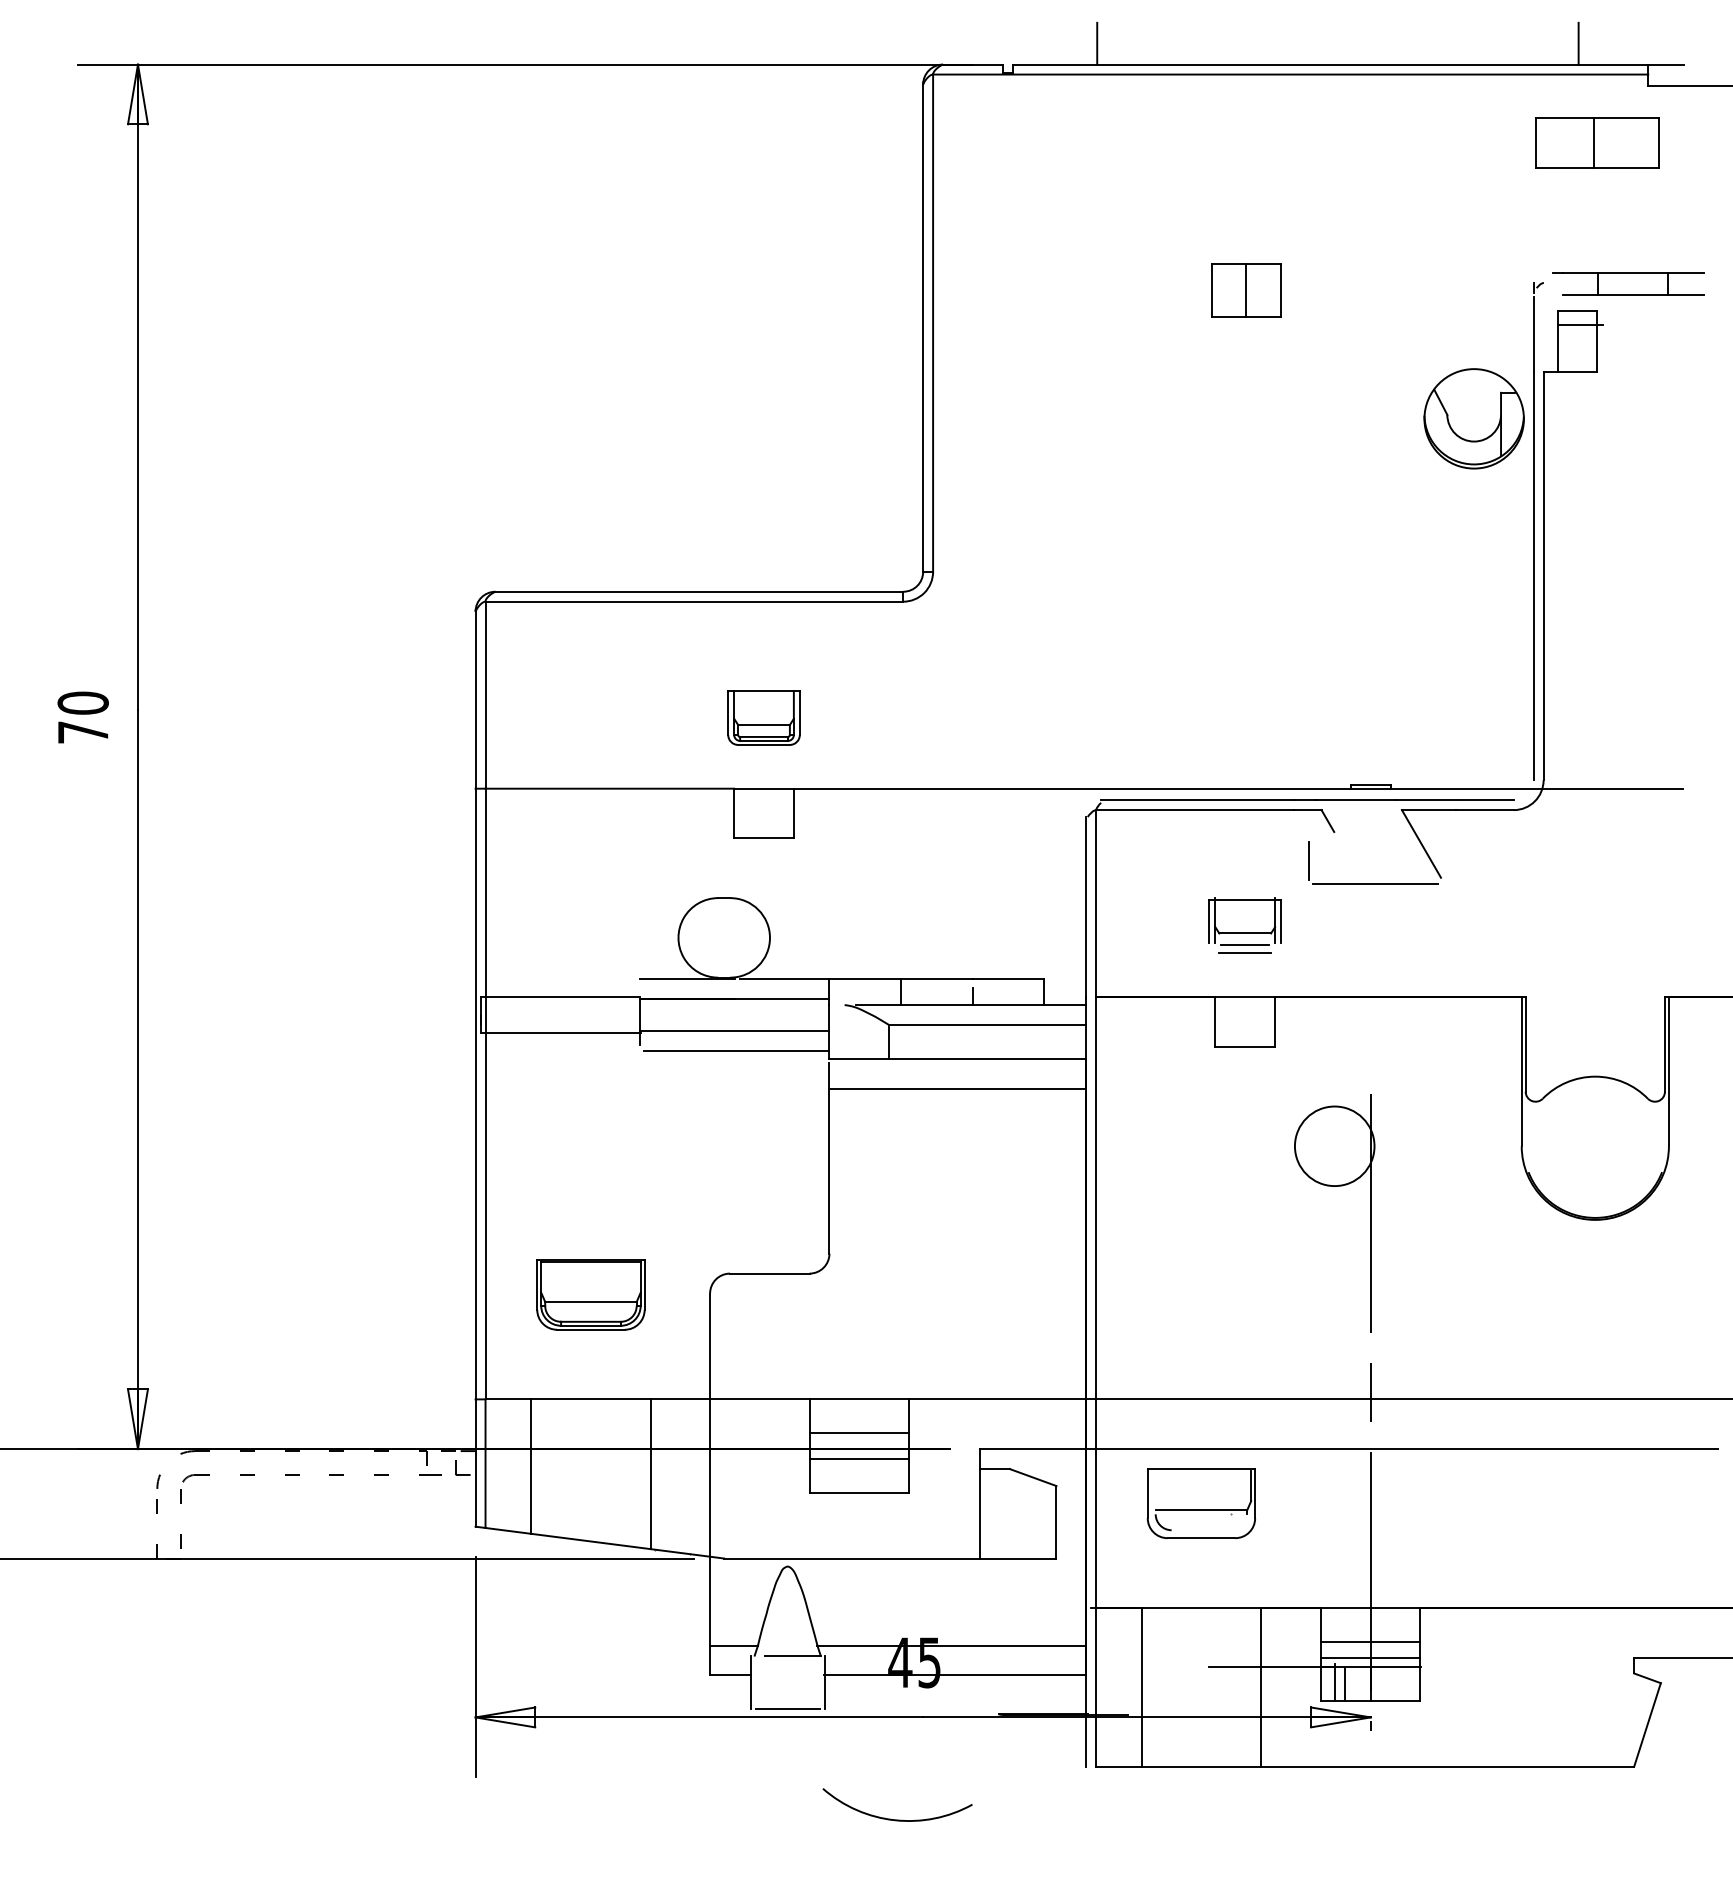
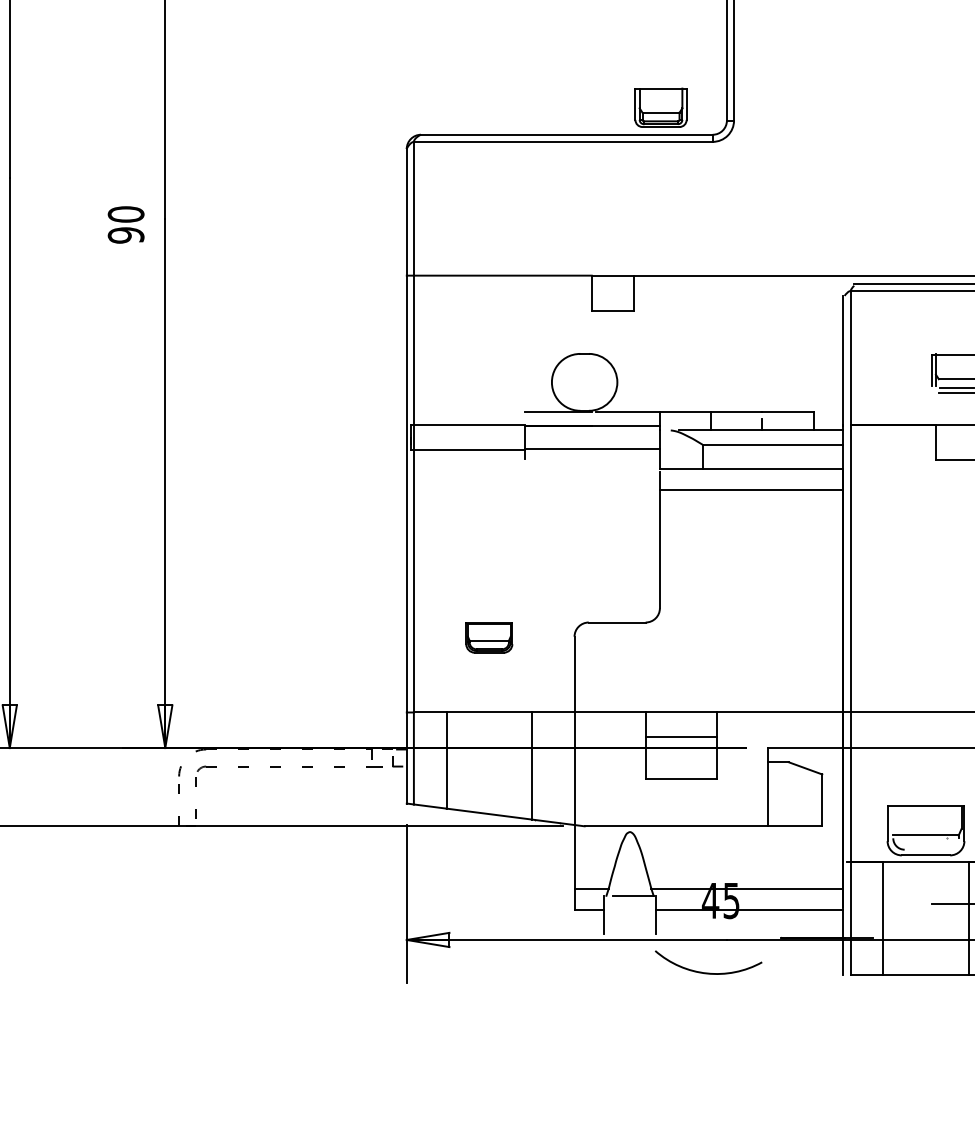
part: (763, 717) -> (660, 107), moved
text: (82, 732) -> (125, 235), 70 -> 90
line: (736, 1050) -> (593, 462), removed
part: (590, 1294) -> (488, 637), size x0.6
line: (859, 1459) -> (681, 755), removed
part: (1200, 1503) -> (925, 830), moved
line: (787, 1709) -> (629, 934), removed
part: (897, 1819) -> (708, 972), moved

